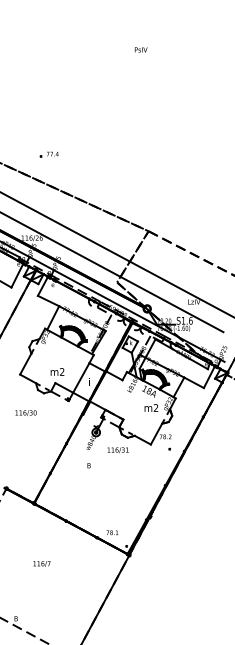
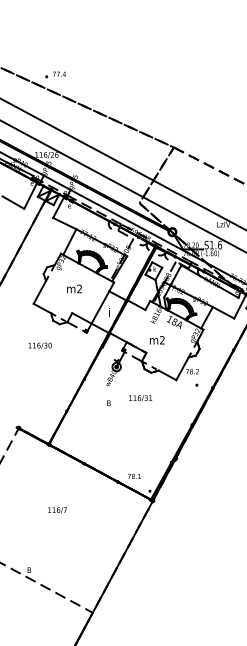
part: (48, 154) -> (54, 74), moved
text: (57, 371) -> (74, 288), moved
text: (151, 407) -> (157, 339), moved
text: (117, 450) -> (139, 398), moved

